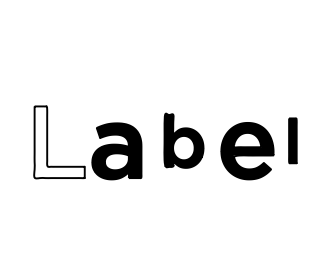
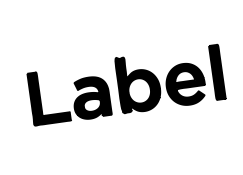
part: (183, 140) -> (138, 83), size x1.43
part: (292, 140) -> (217, 72), size x1.67
fill: (59, 142) -> (49, 97), added

